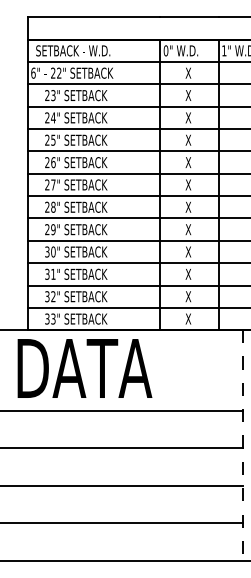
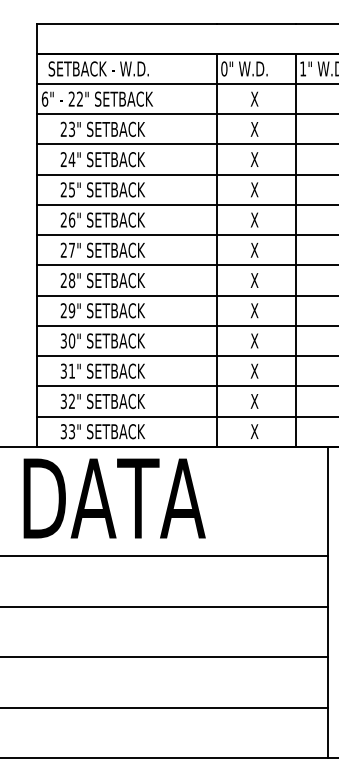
line: (242, 445) -> (327, 602), dashed -> solid

